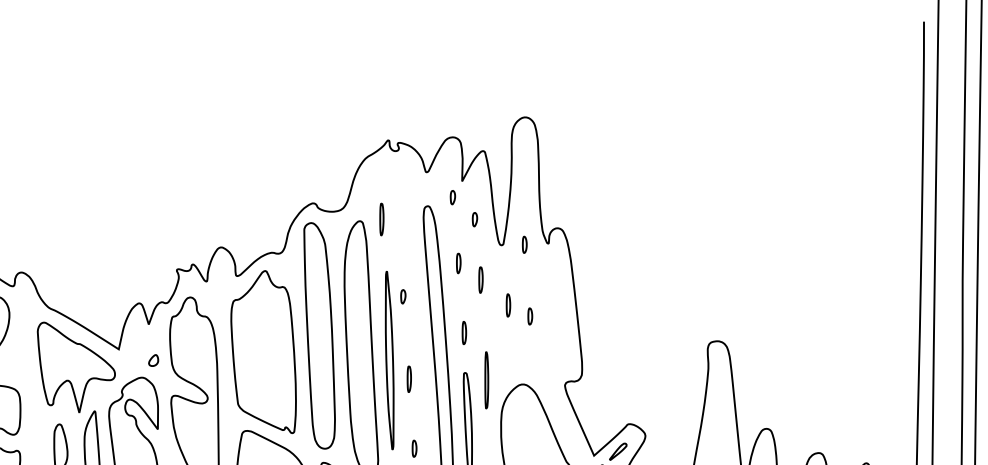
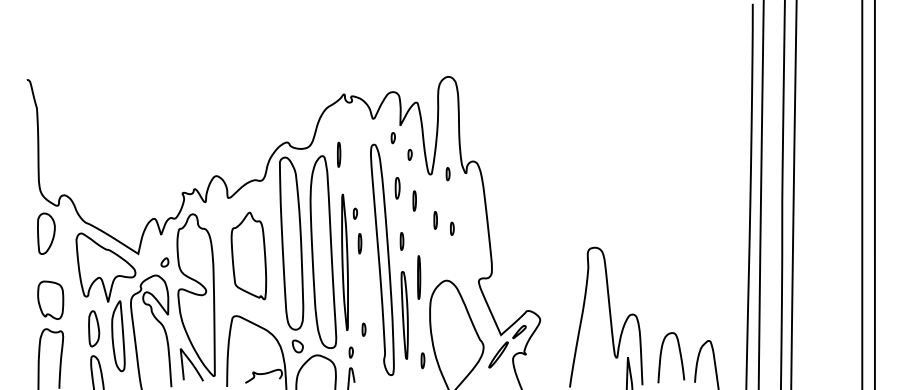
part: (458, 263) -> (397, 188), size x1.4
part: (263, 351) -> (248, 255), size x0.7
part: (408, 378) -> (359, 243), moved

